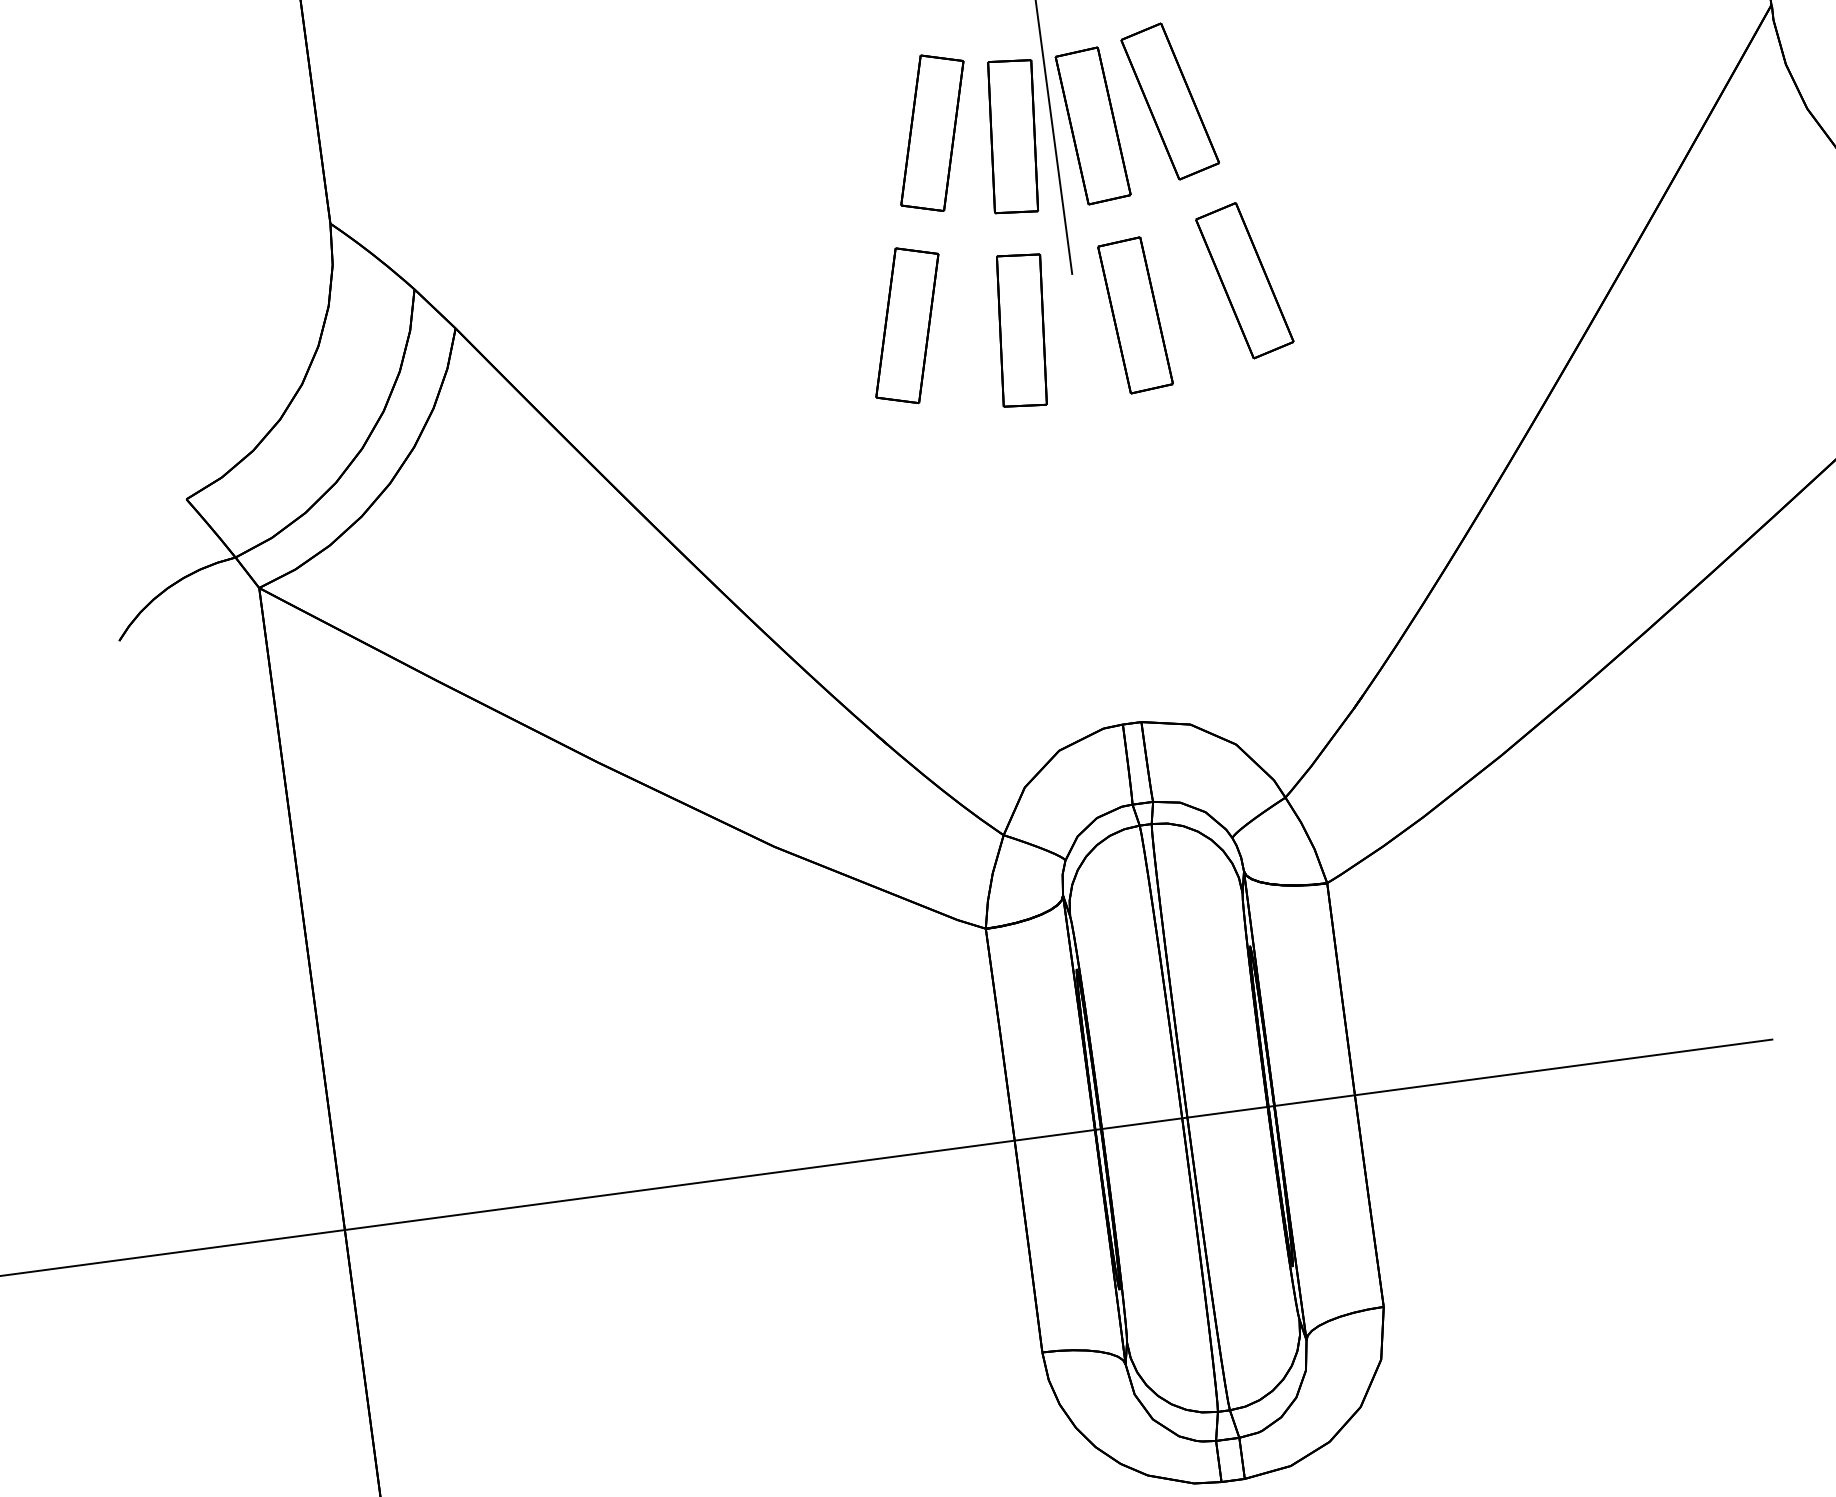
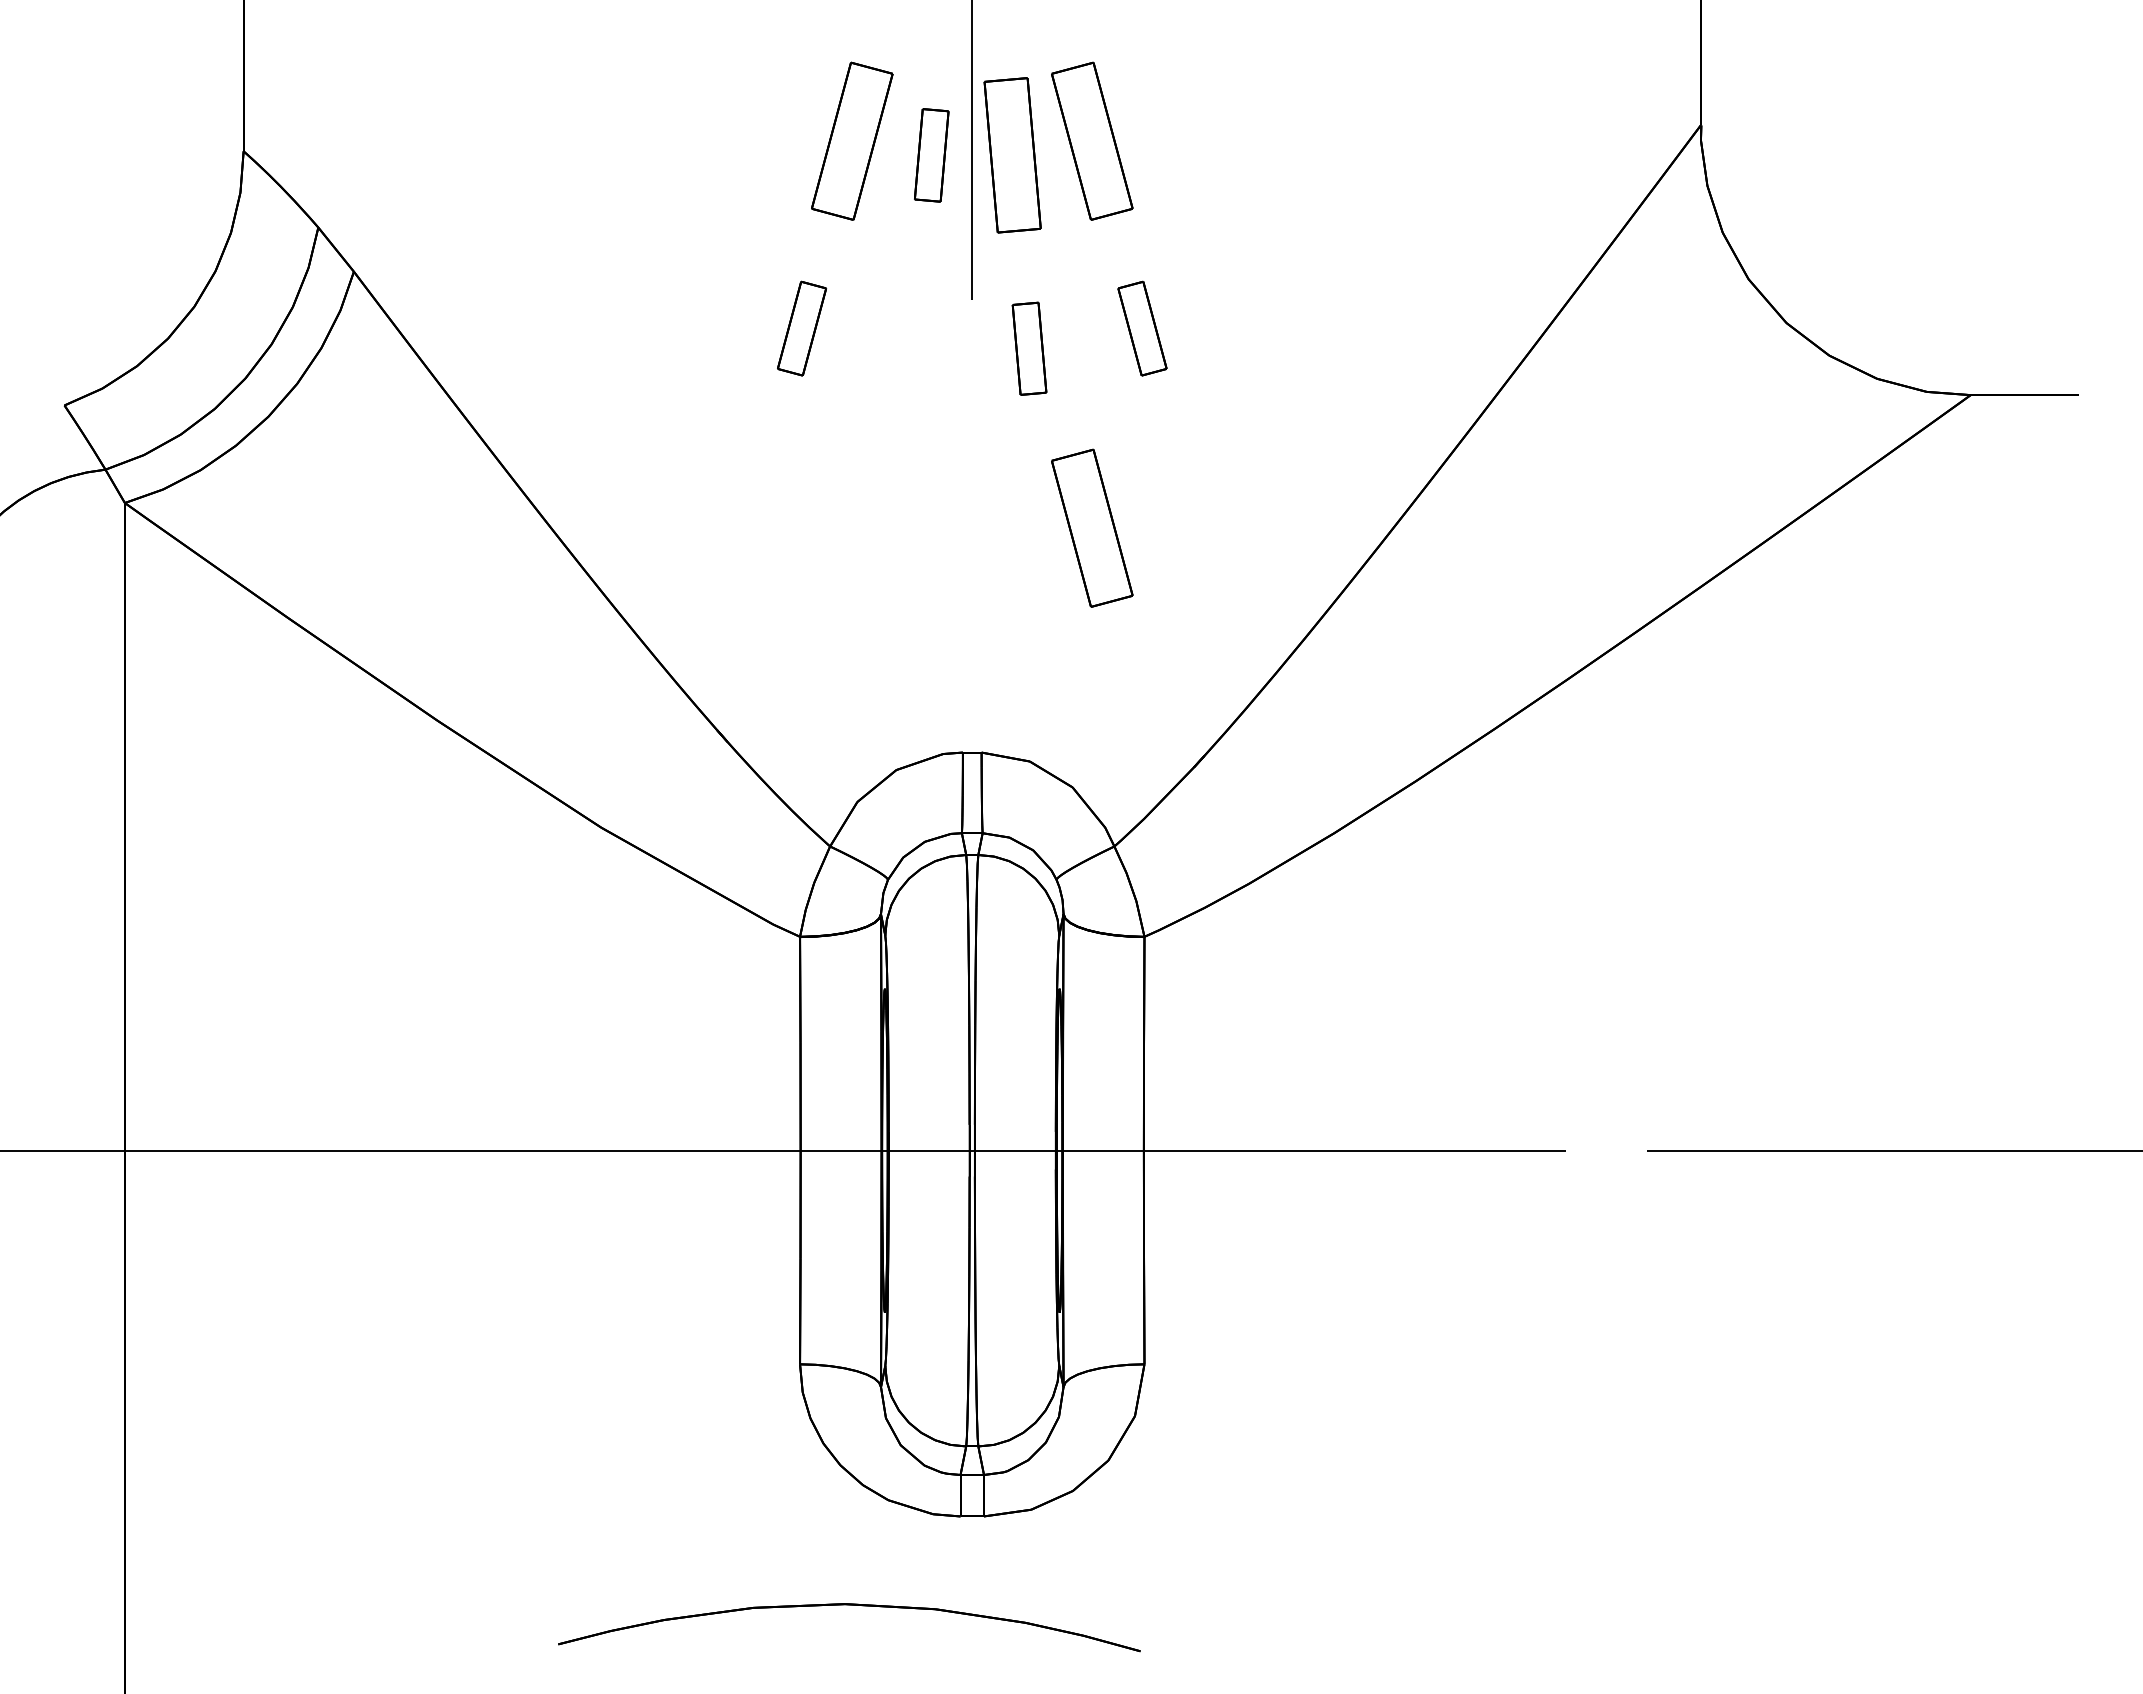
part: (1012, 136) -> (931, 155), size x0.6
part: (1244, 280) -> (1142, 328), size x0.6
part: (1135, 315) -> (1029, 348), size x0.6
part: (906, 325) -> (801, 328), size x0.6
part: (1021, 330) -> (914, 348), removed
part: (1221, 484) -> (1092, 527), added

